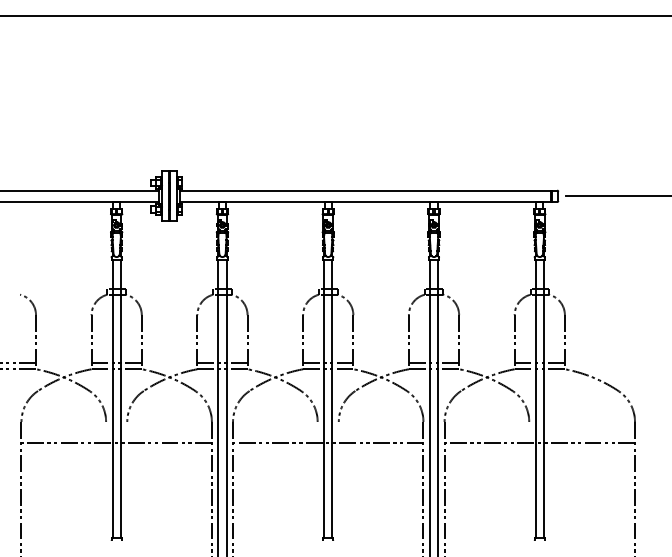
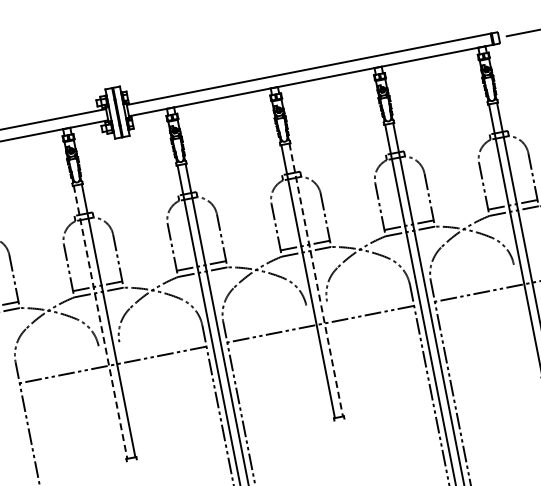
line: (112, 399) -> (100, 323), solid -> dashed
line: (332, 399) -> (316, 280), solid -> dashed

